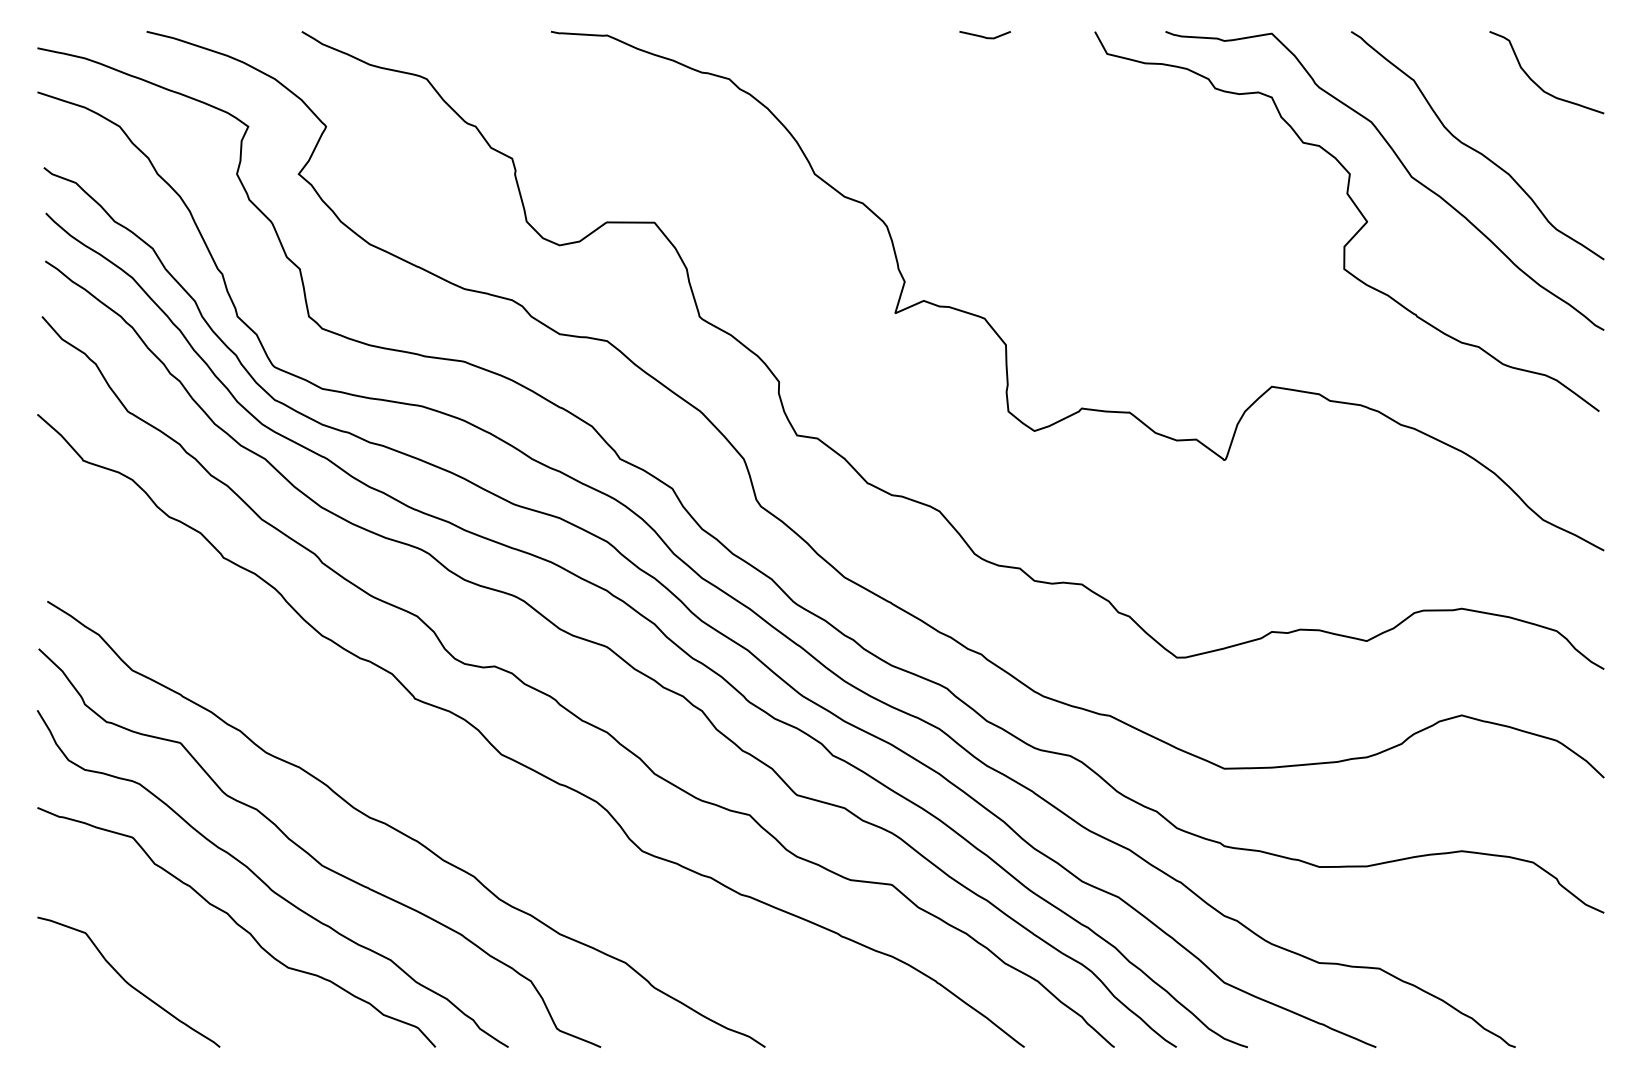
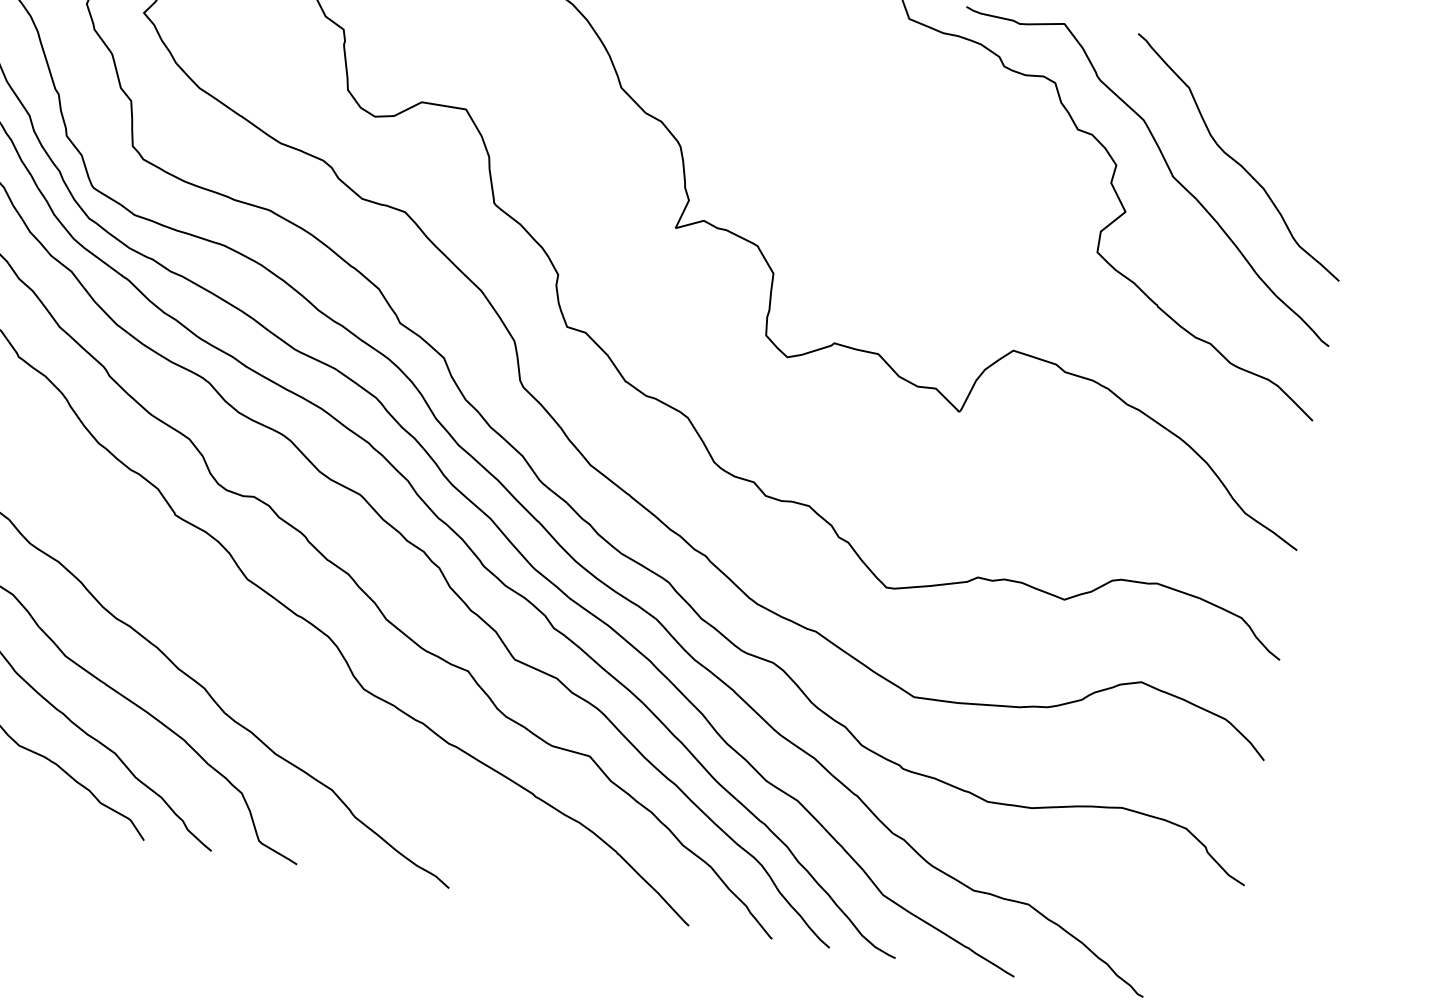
curve: (1535, 82) -> (1301, 107), removed

